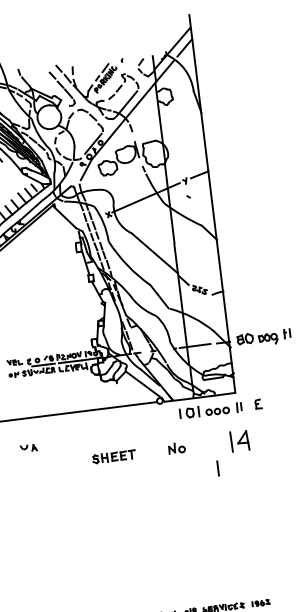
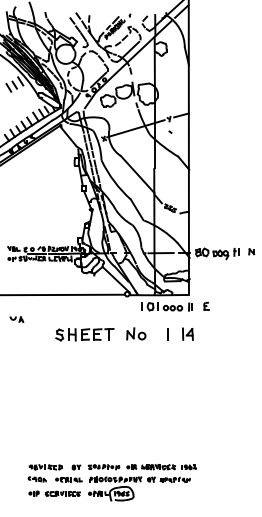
part: (239, 440) -> (187, 333), size x0.71
part: (176, 447) -> (136, 333), size x1.43
part: (113, 456) -> (84, 334), size x1.67
line: (217, 468) -> (167, 334), moved

